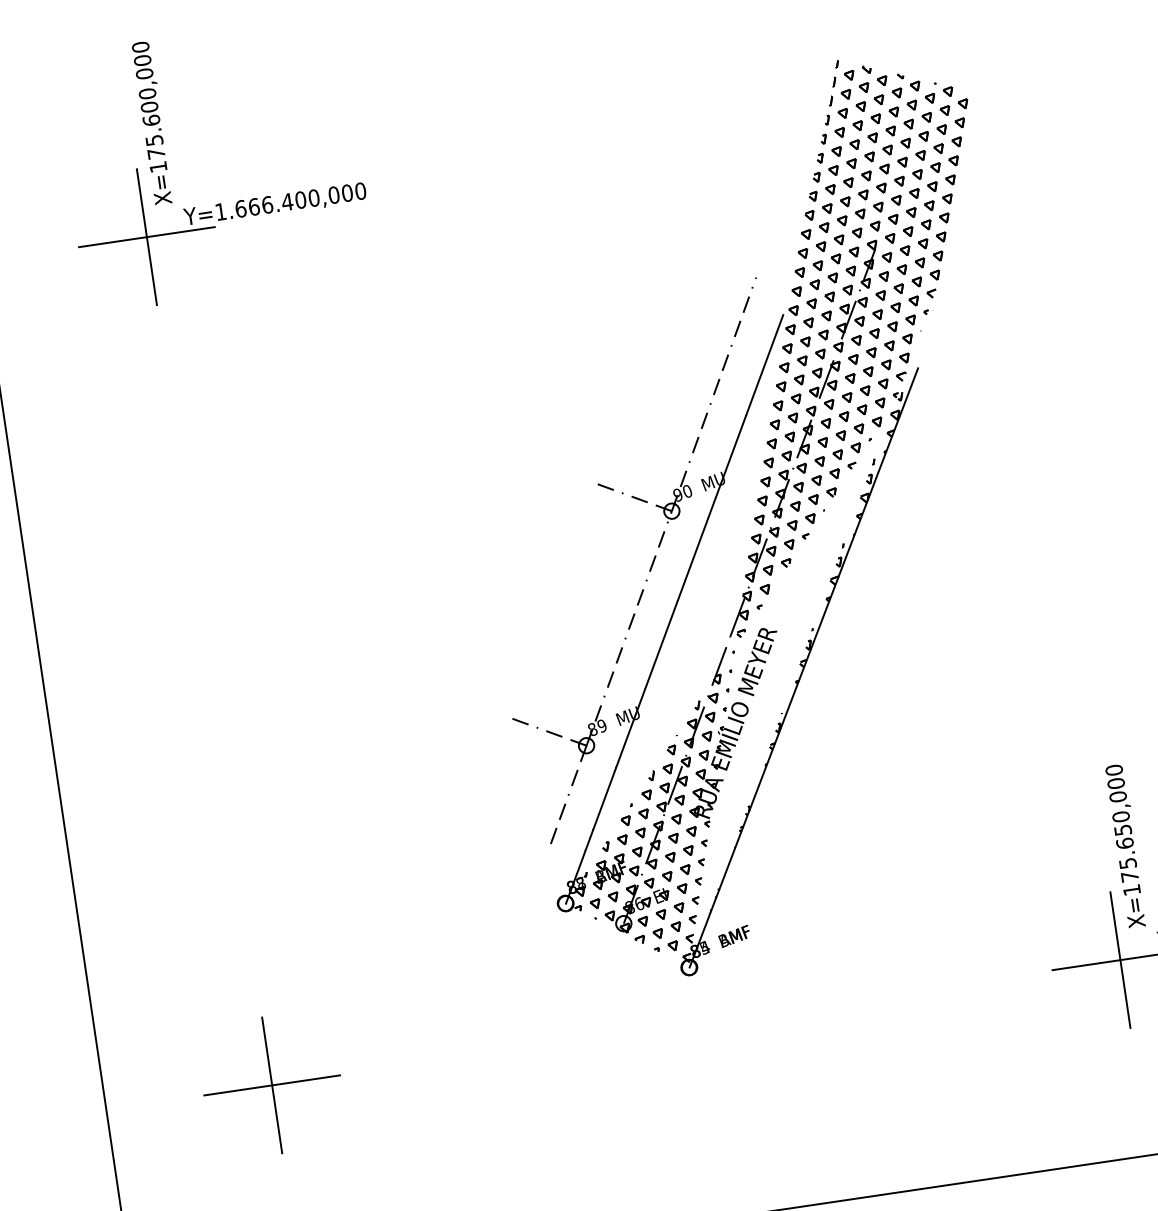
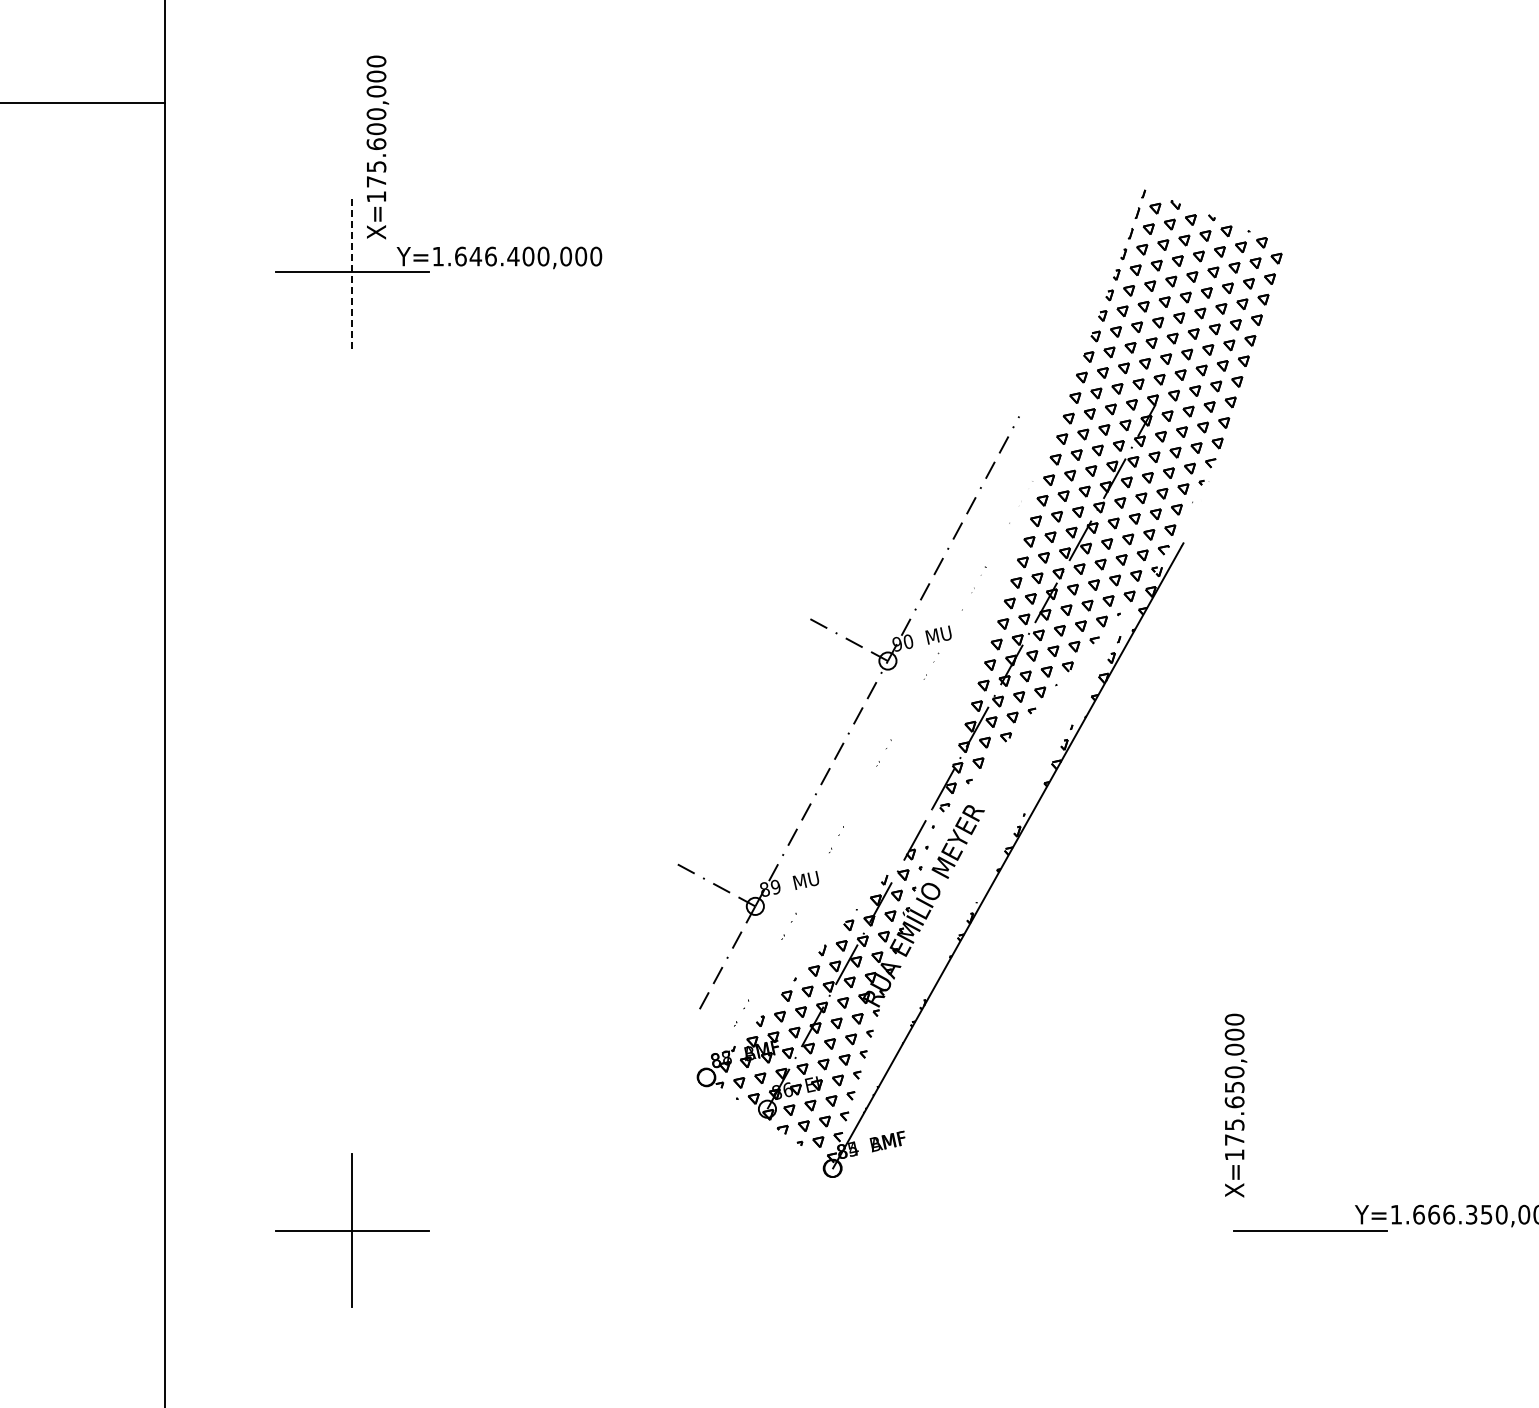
text: (253, 206) -> (475, 256), Y=1.666.400,000 -> Y=1.646.400,000
line: (147, 237) -> (352, 272), solid -> dashed
line: (674, 608) -> (874, 769), removed
text: (1126, 846) -> (1235, 1105), moved
line: (1120, 960) -> (1310, 1230), removed

